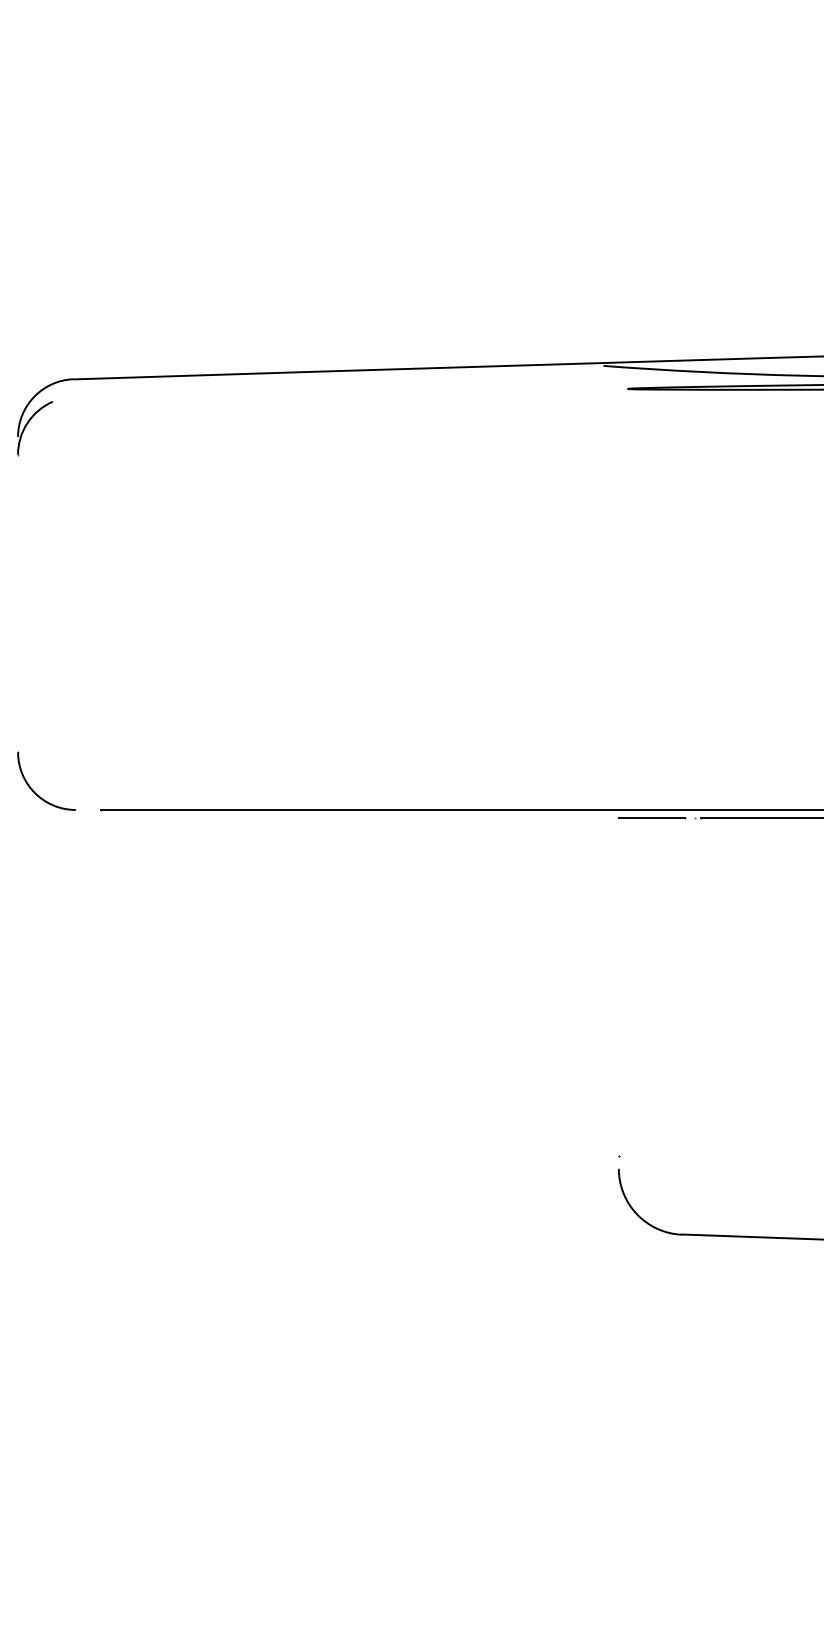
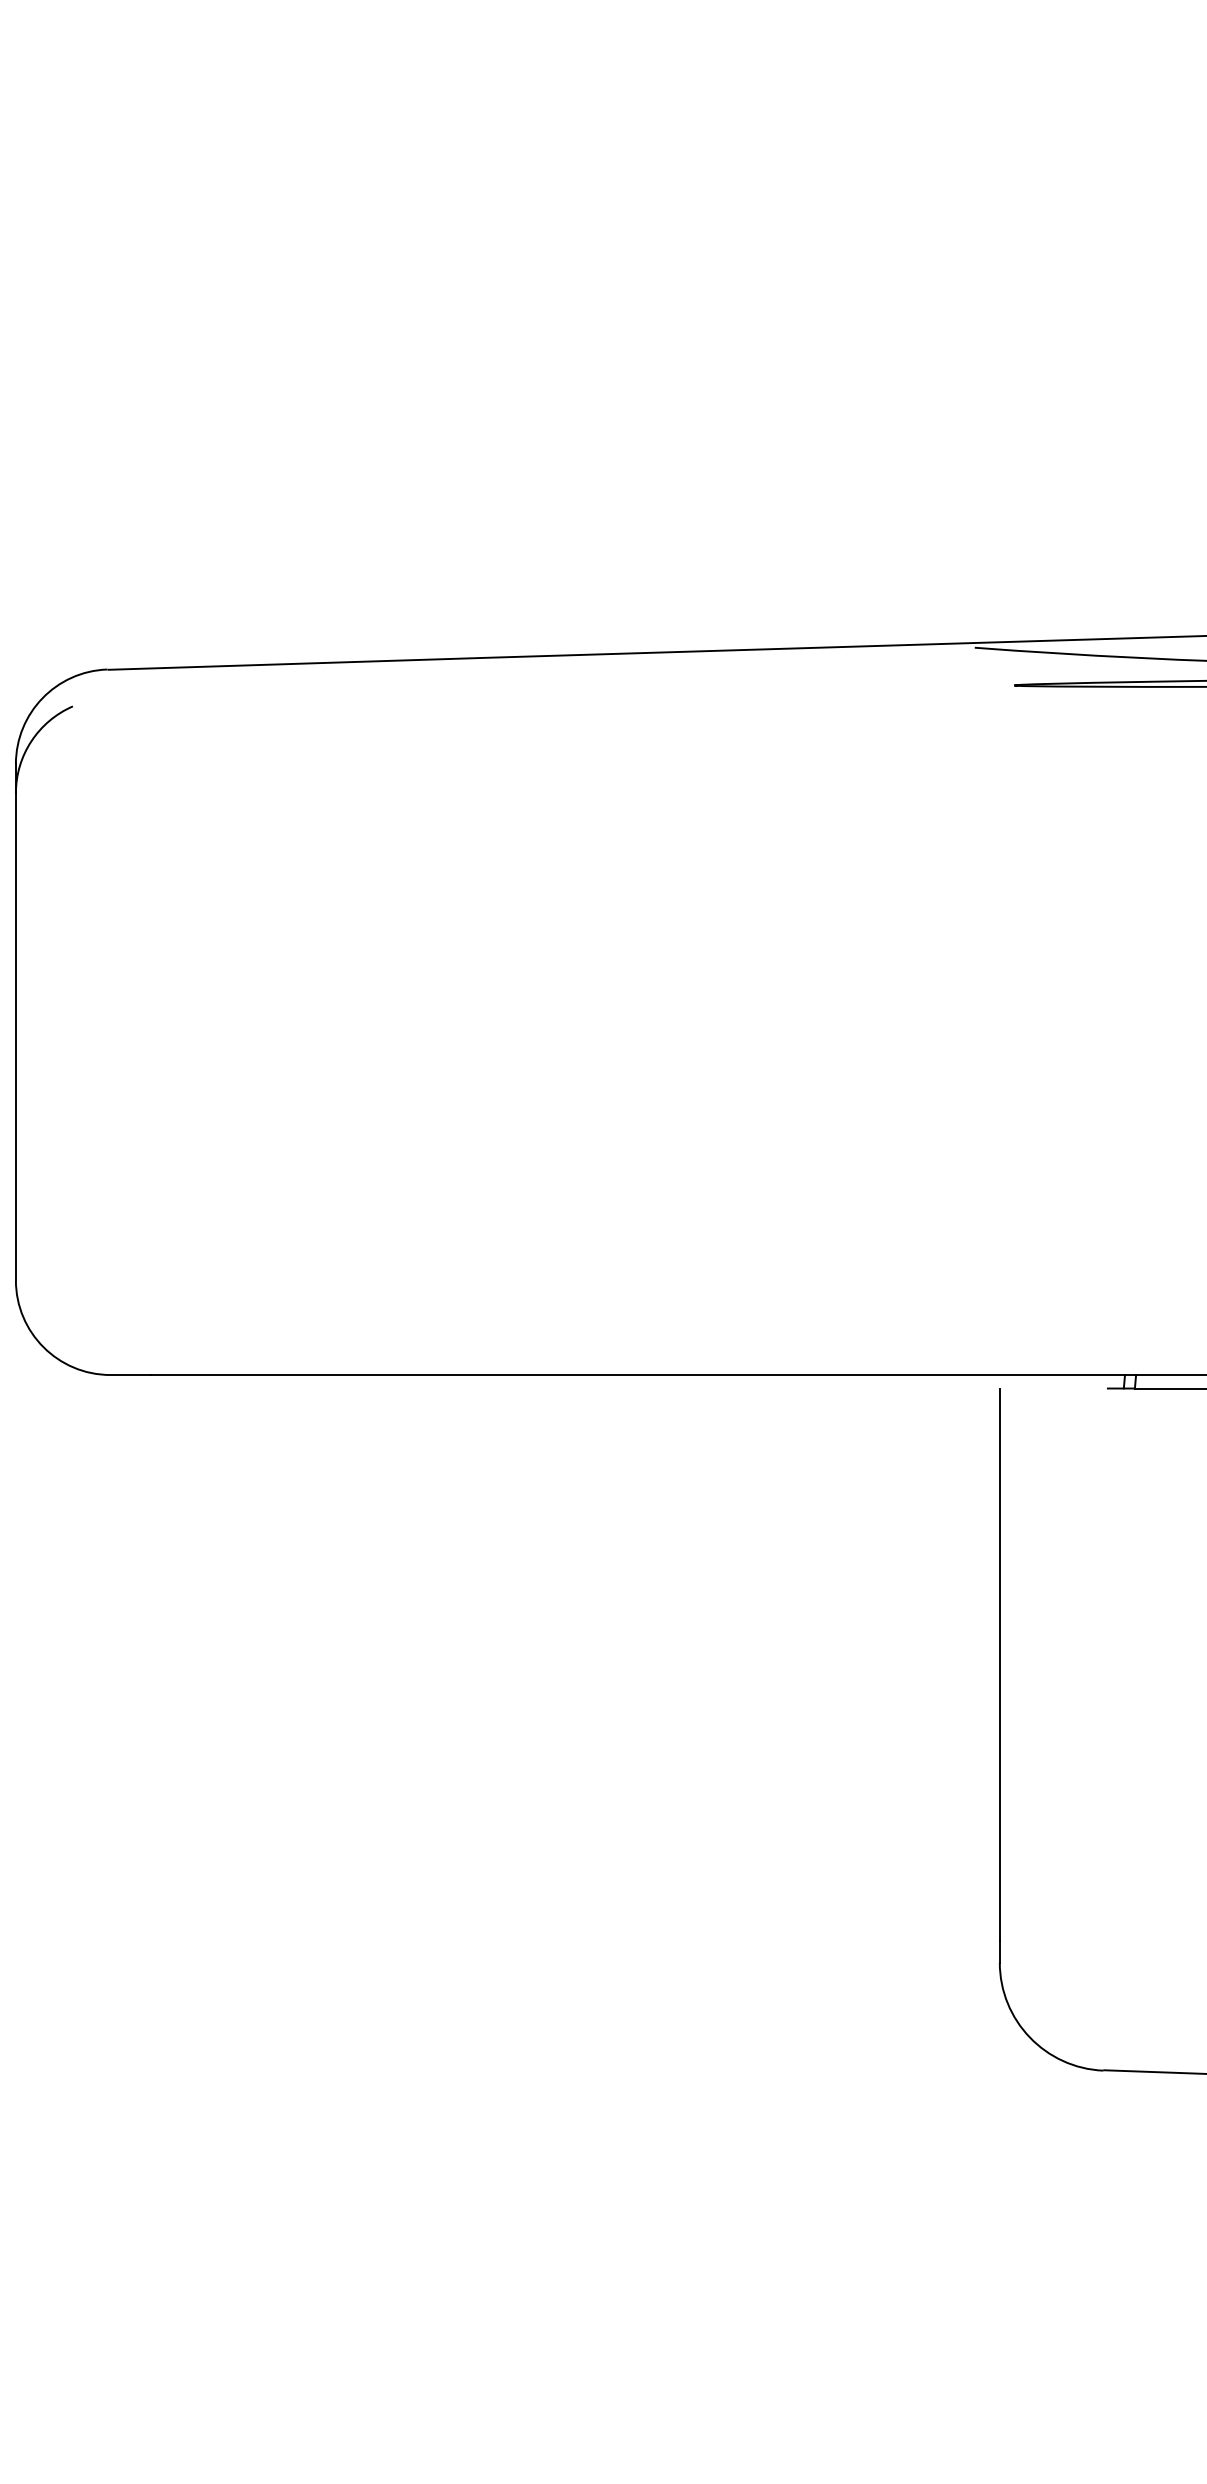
line: (651, 818) -> (1053, 1388), removed

